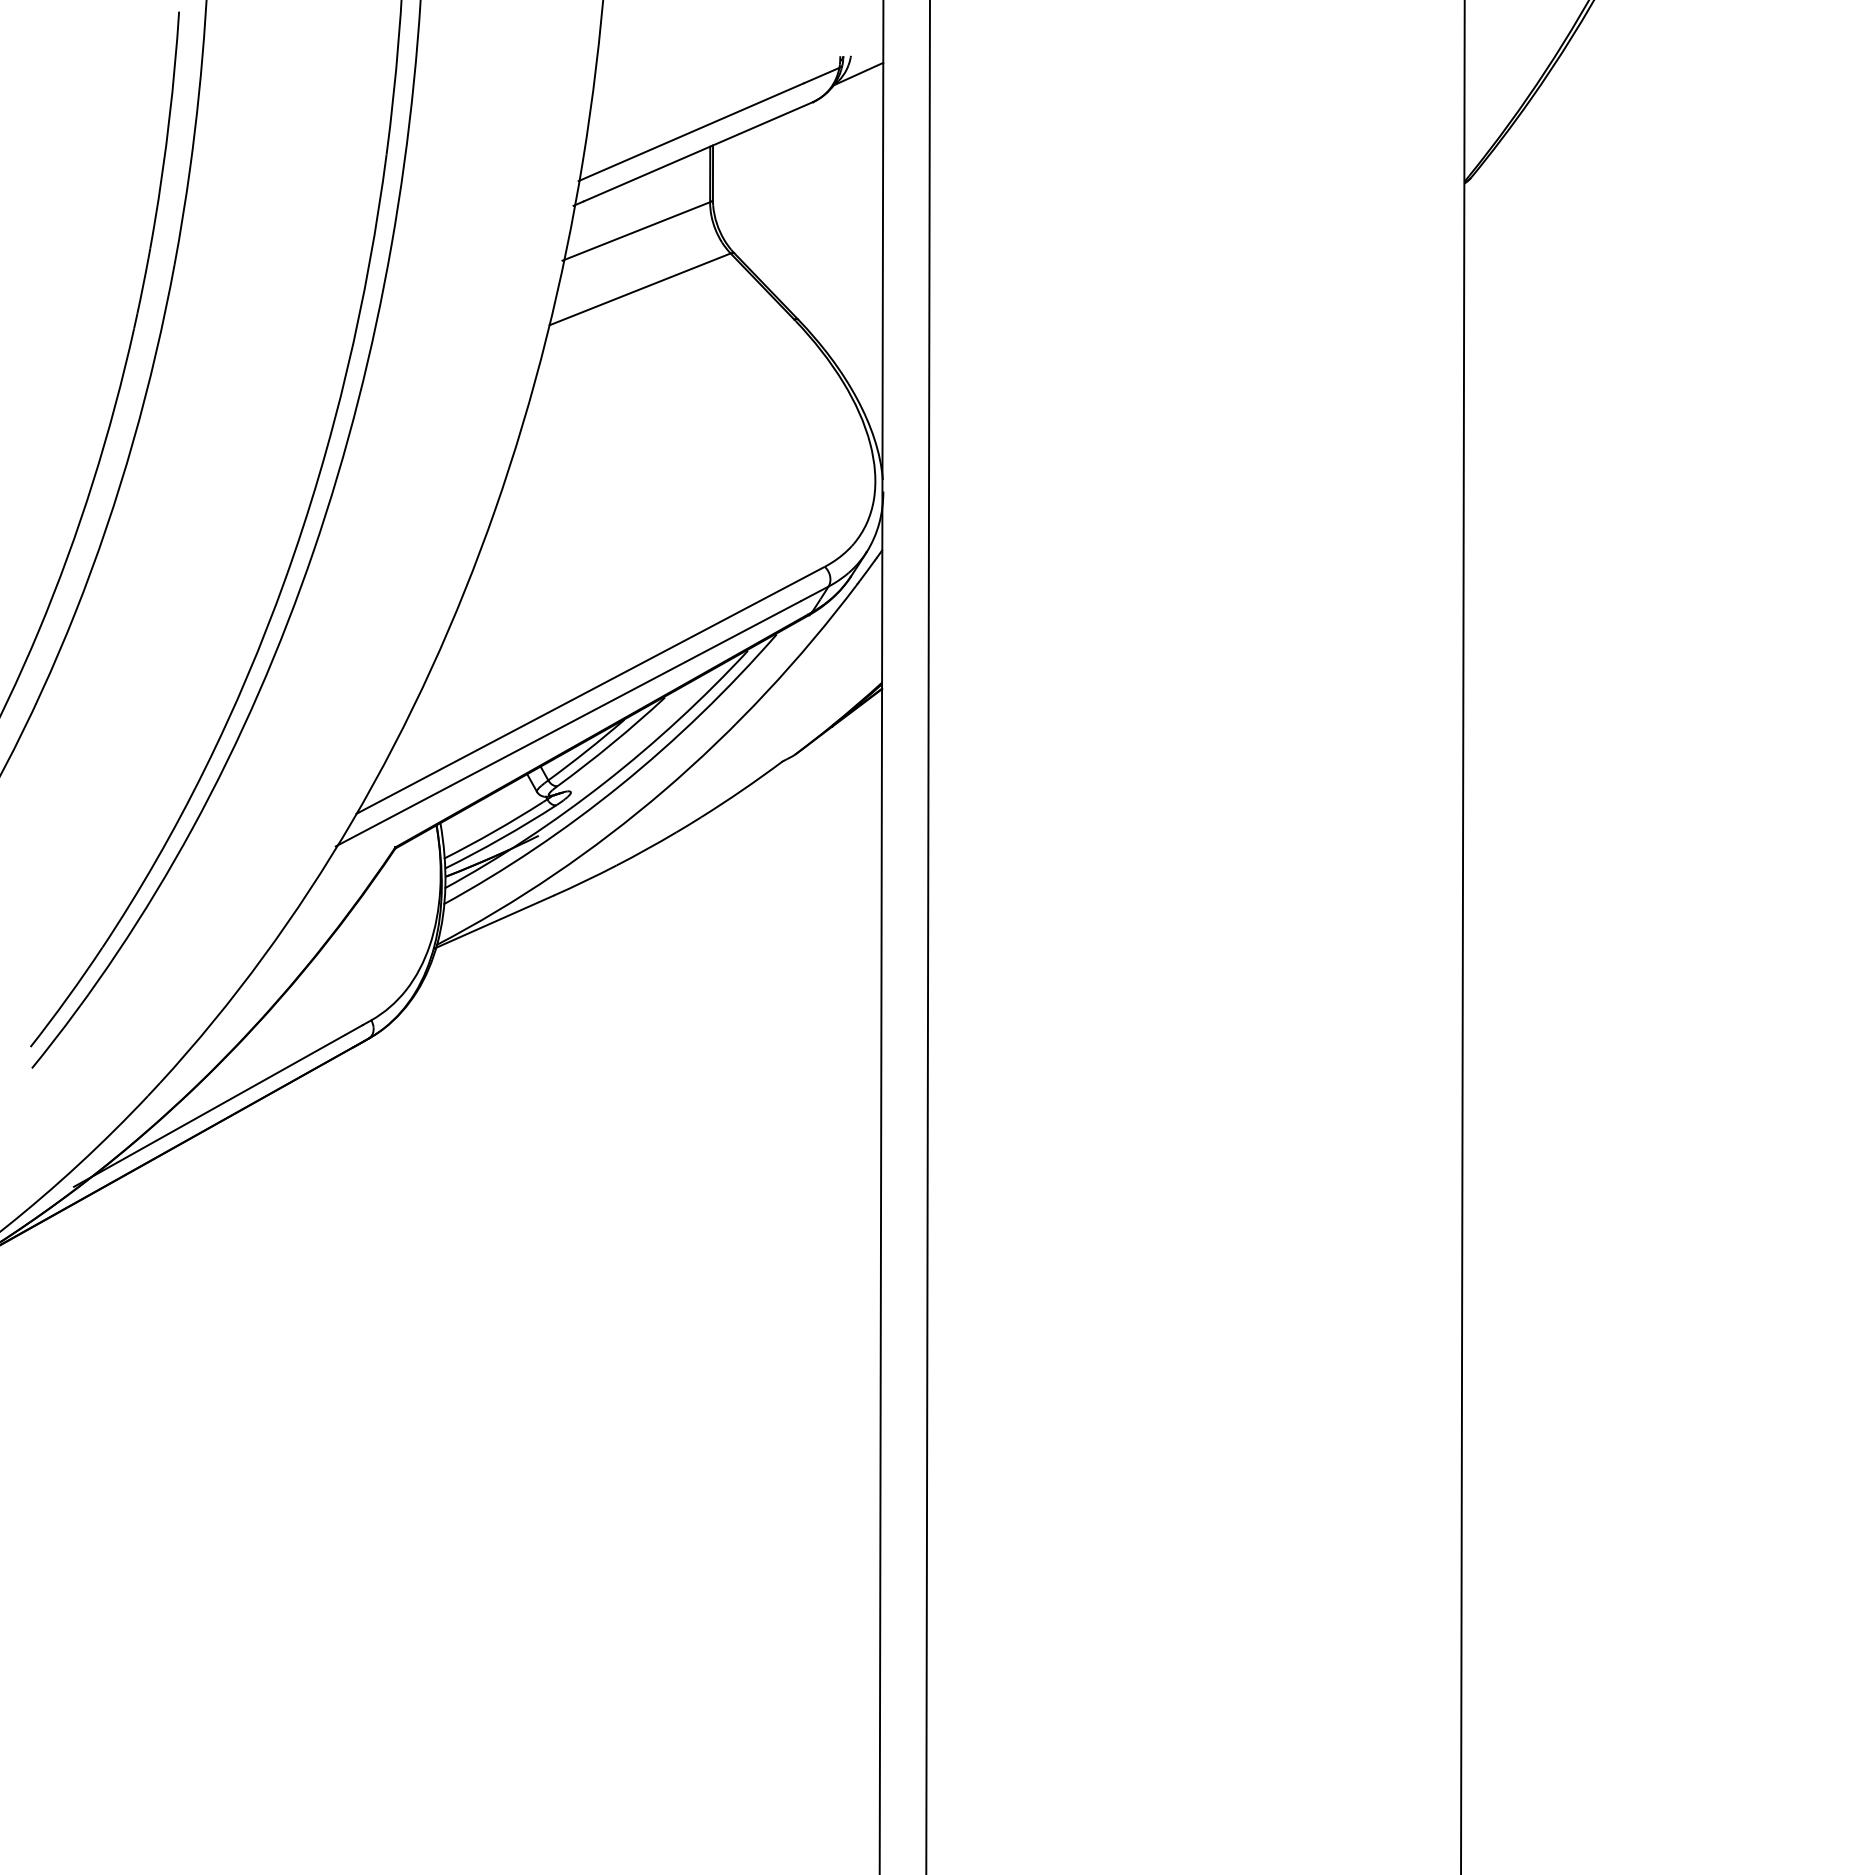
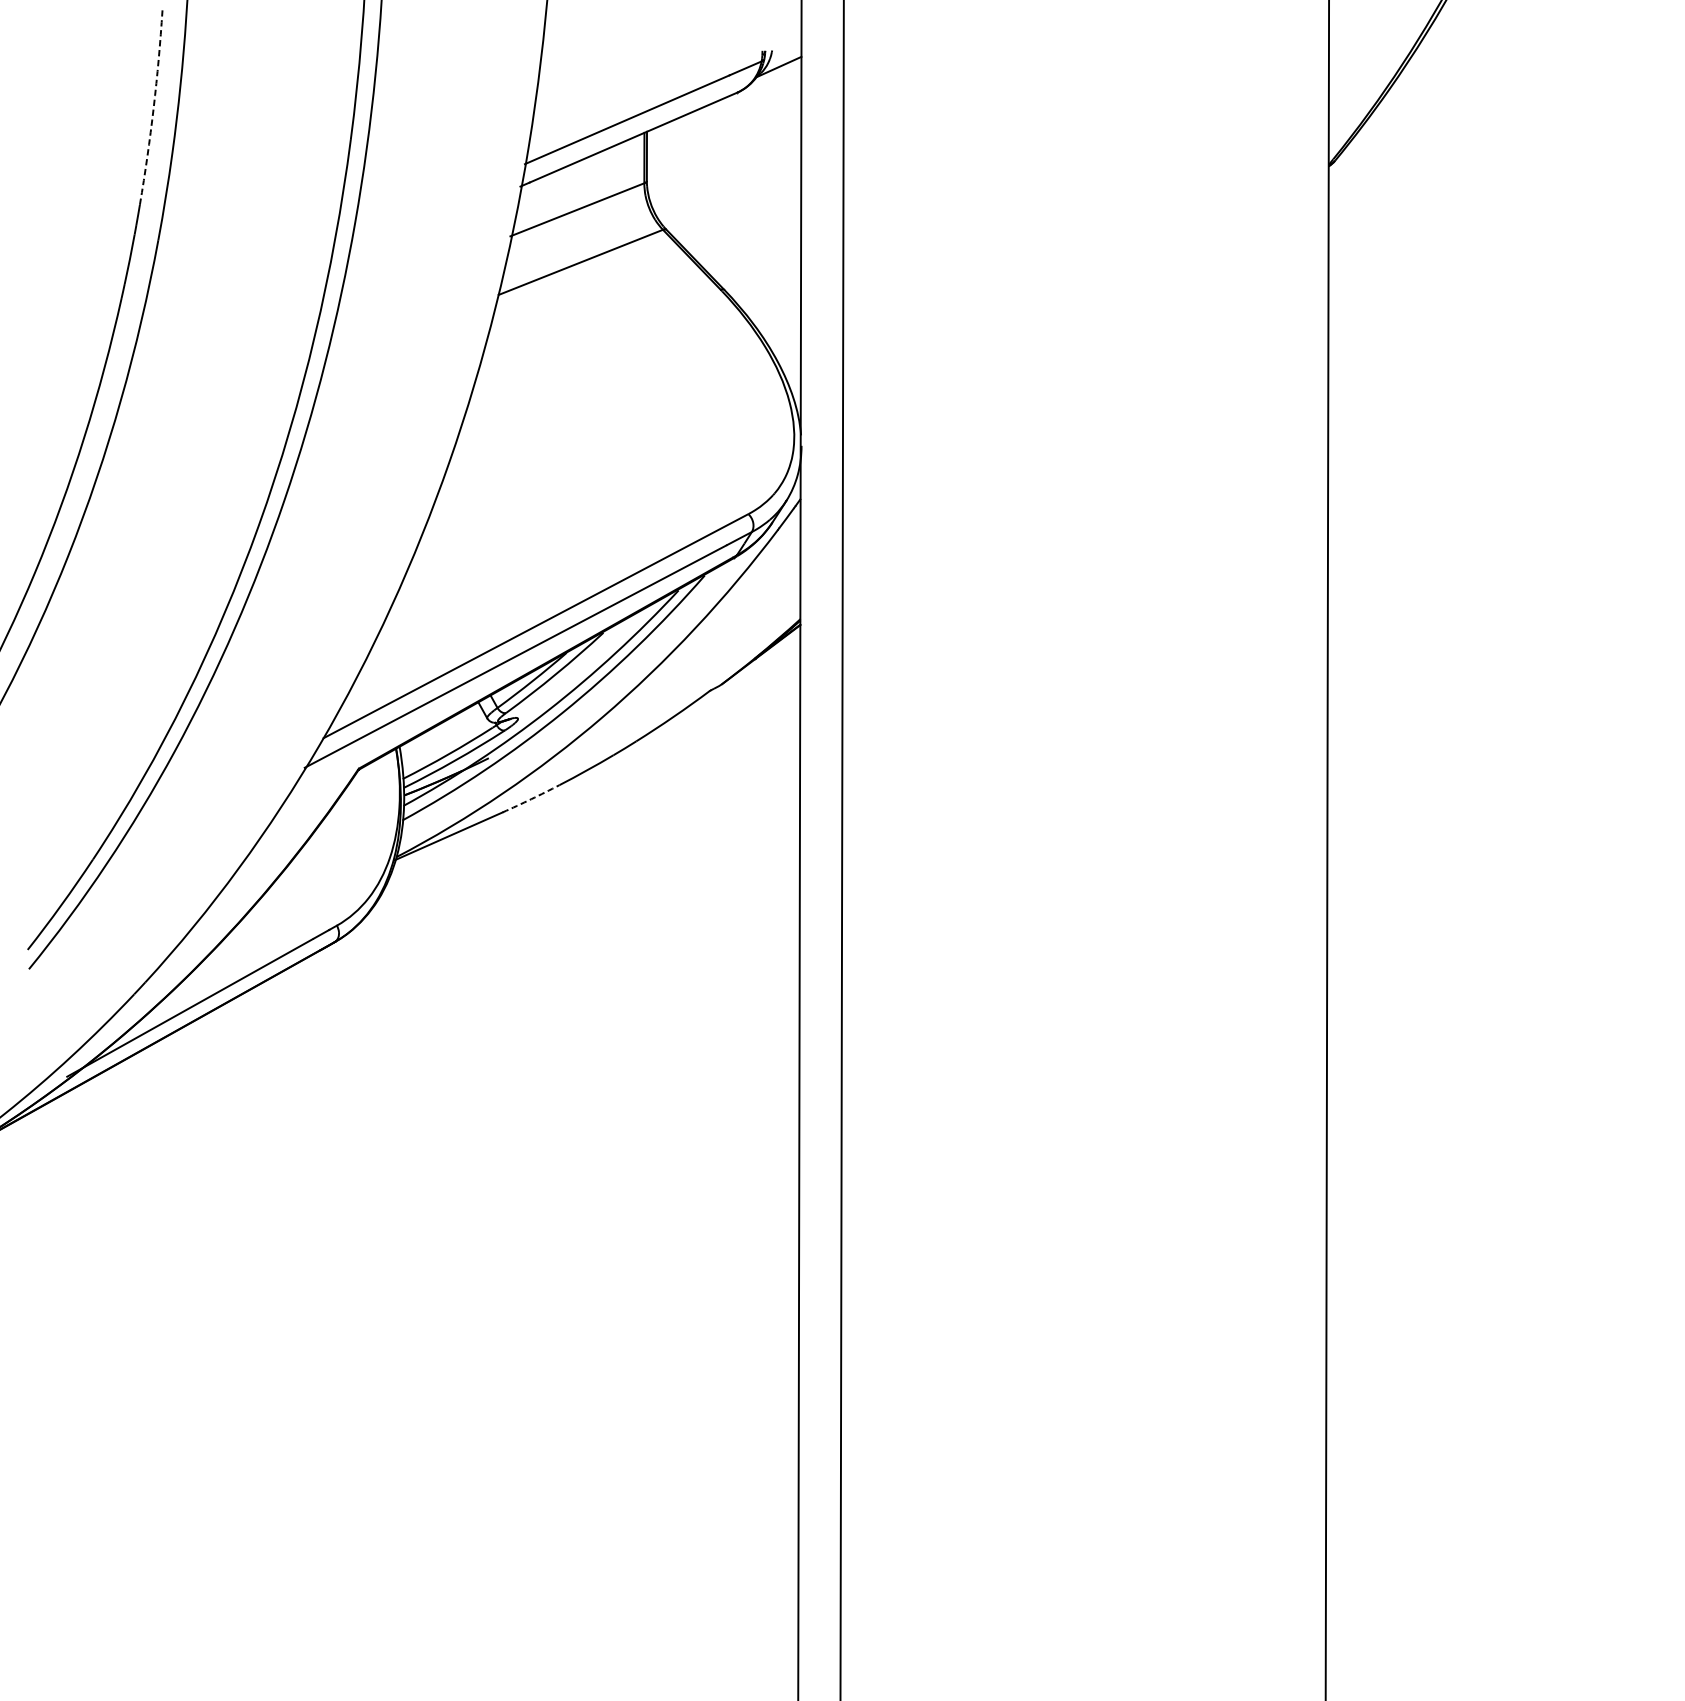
arc: (169, 119) -> (153, 108), solid -> dashed
arc: (585, 880) -> (531, 798), solid -> dashed

